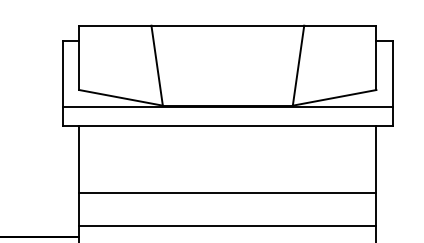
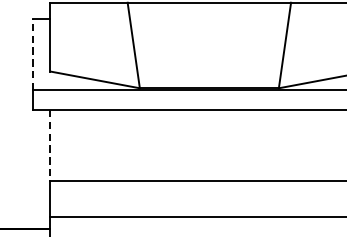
line: (62, 73) -> (32, 53), solid -> dashed
line: (79, 159) -> (50, 145), solid -> dashed

